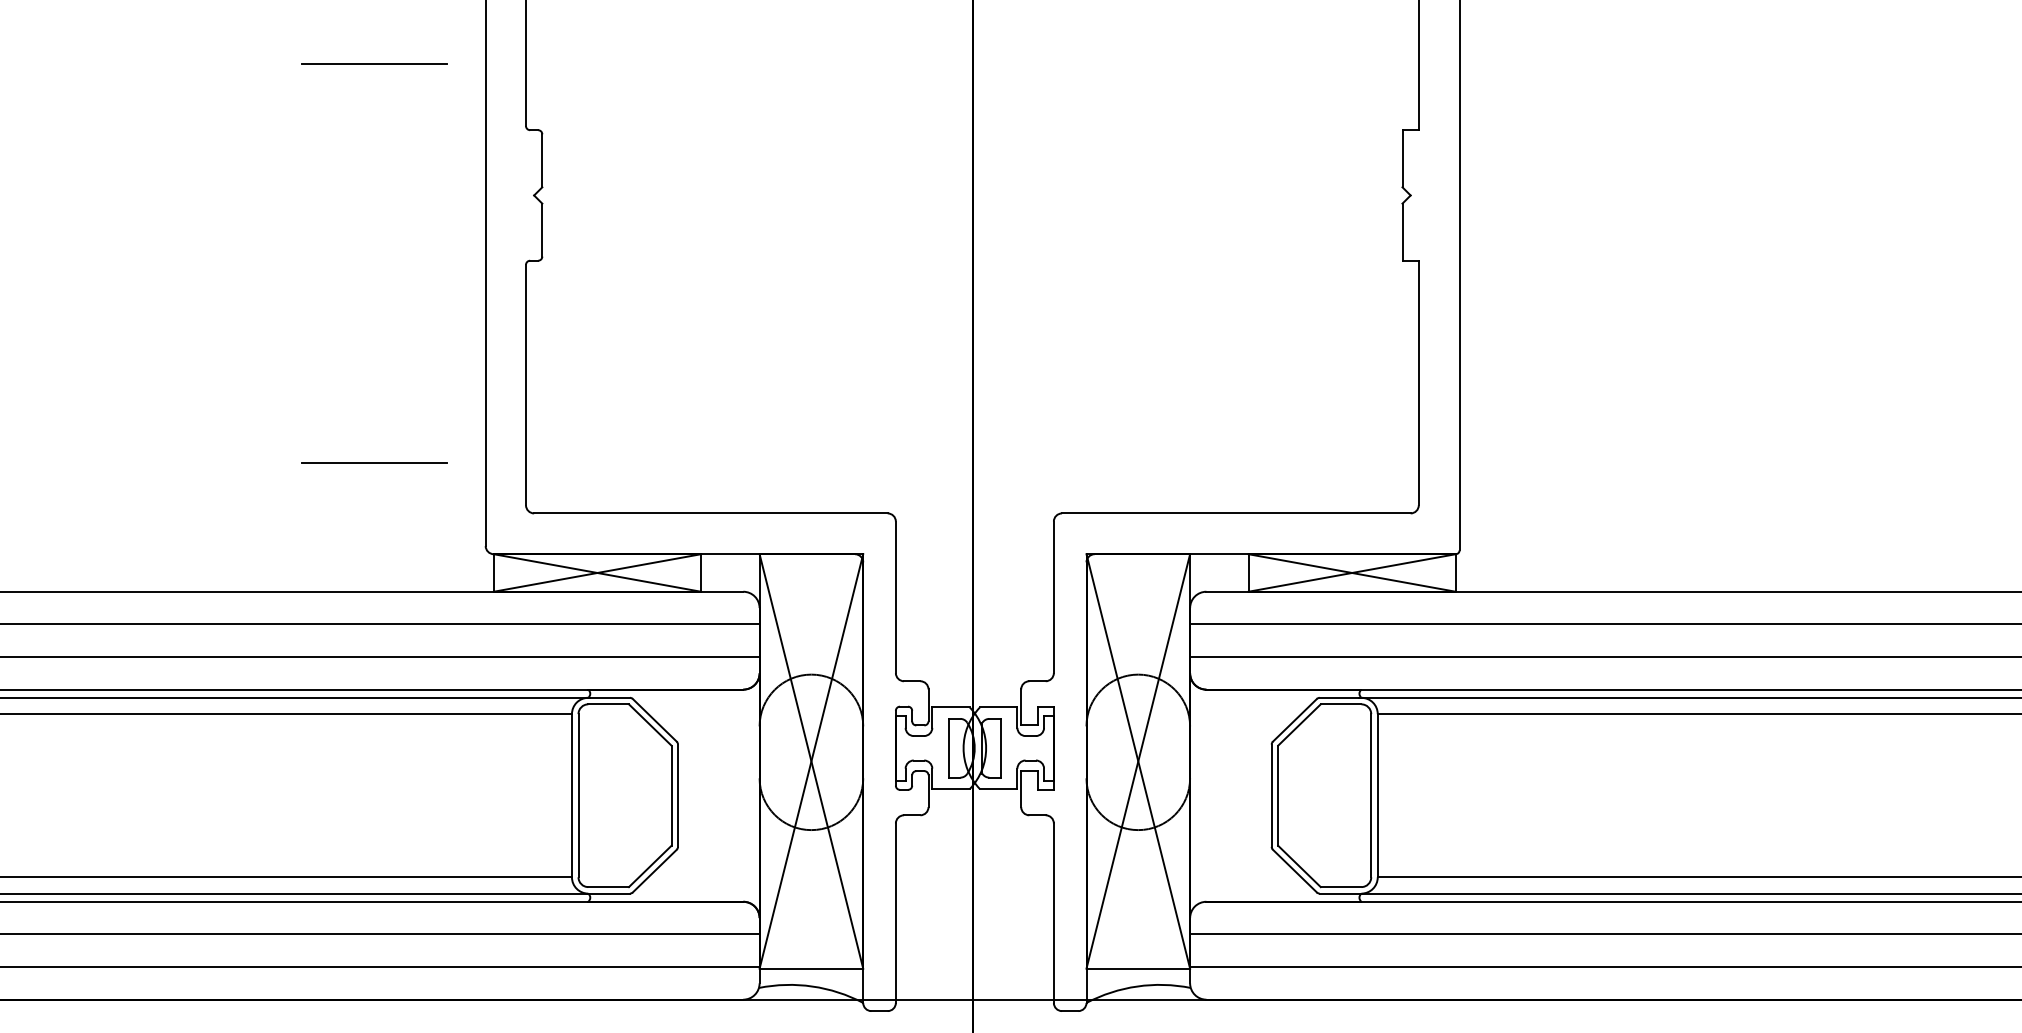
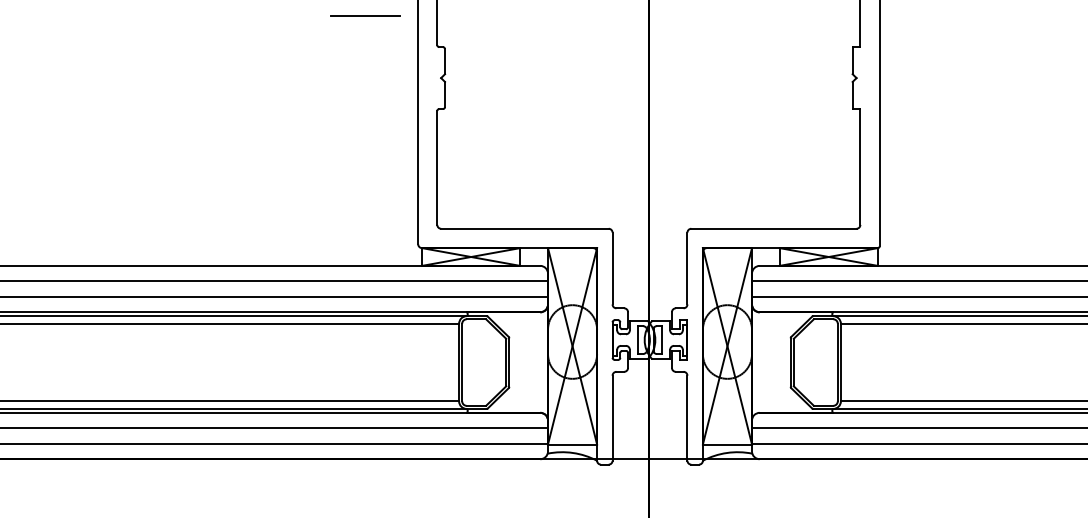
line: (374, 462) -> (365, 204), removed

